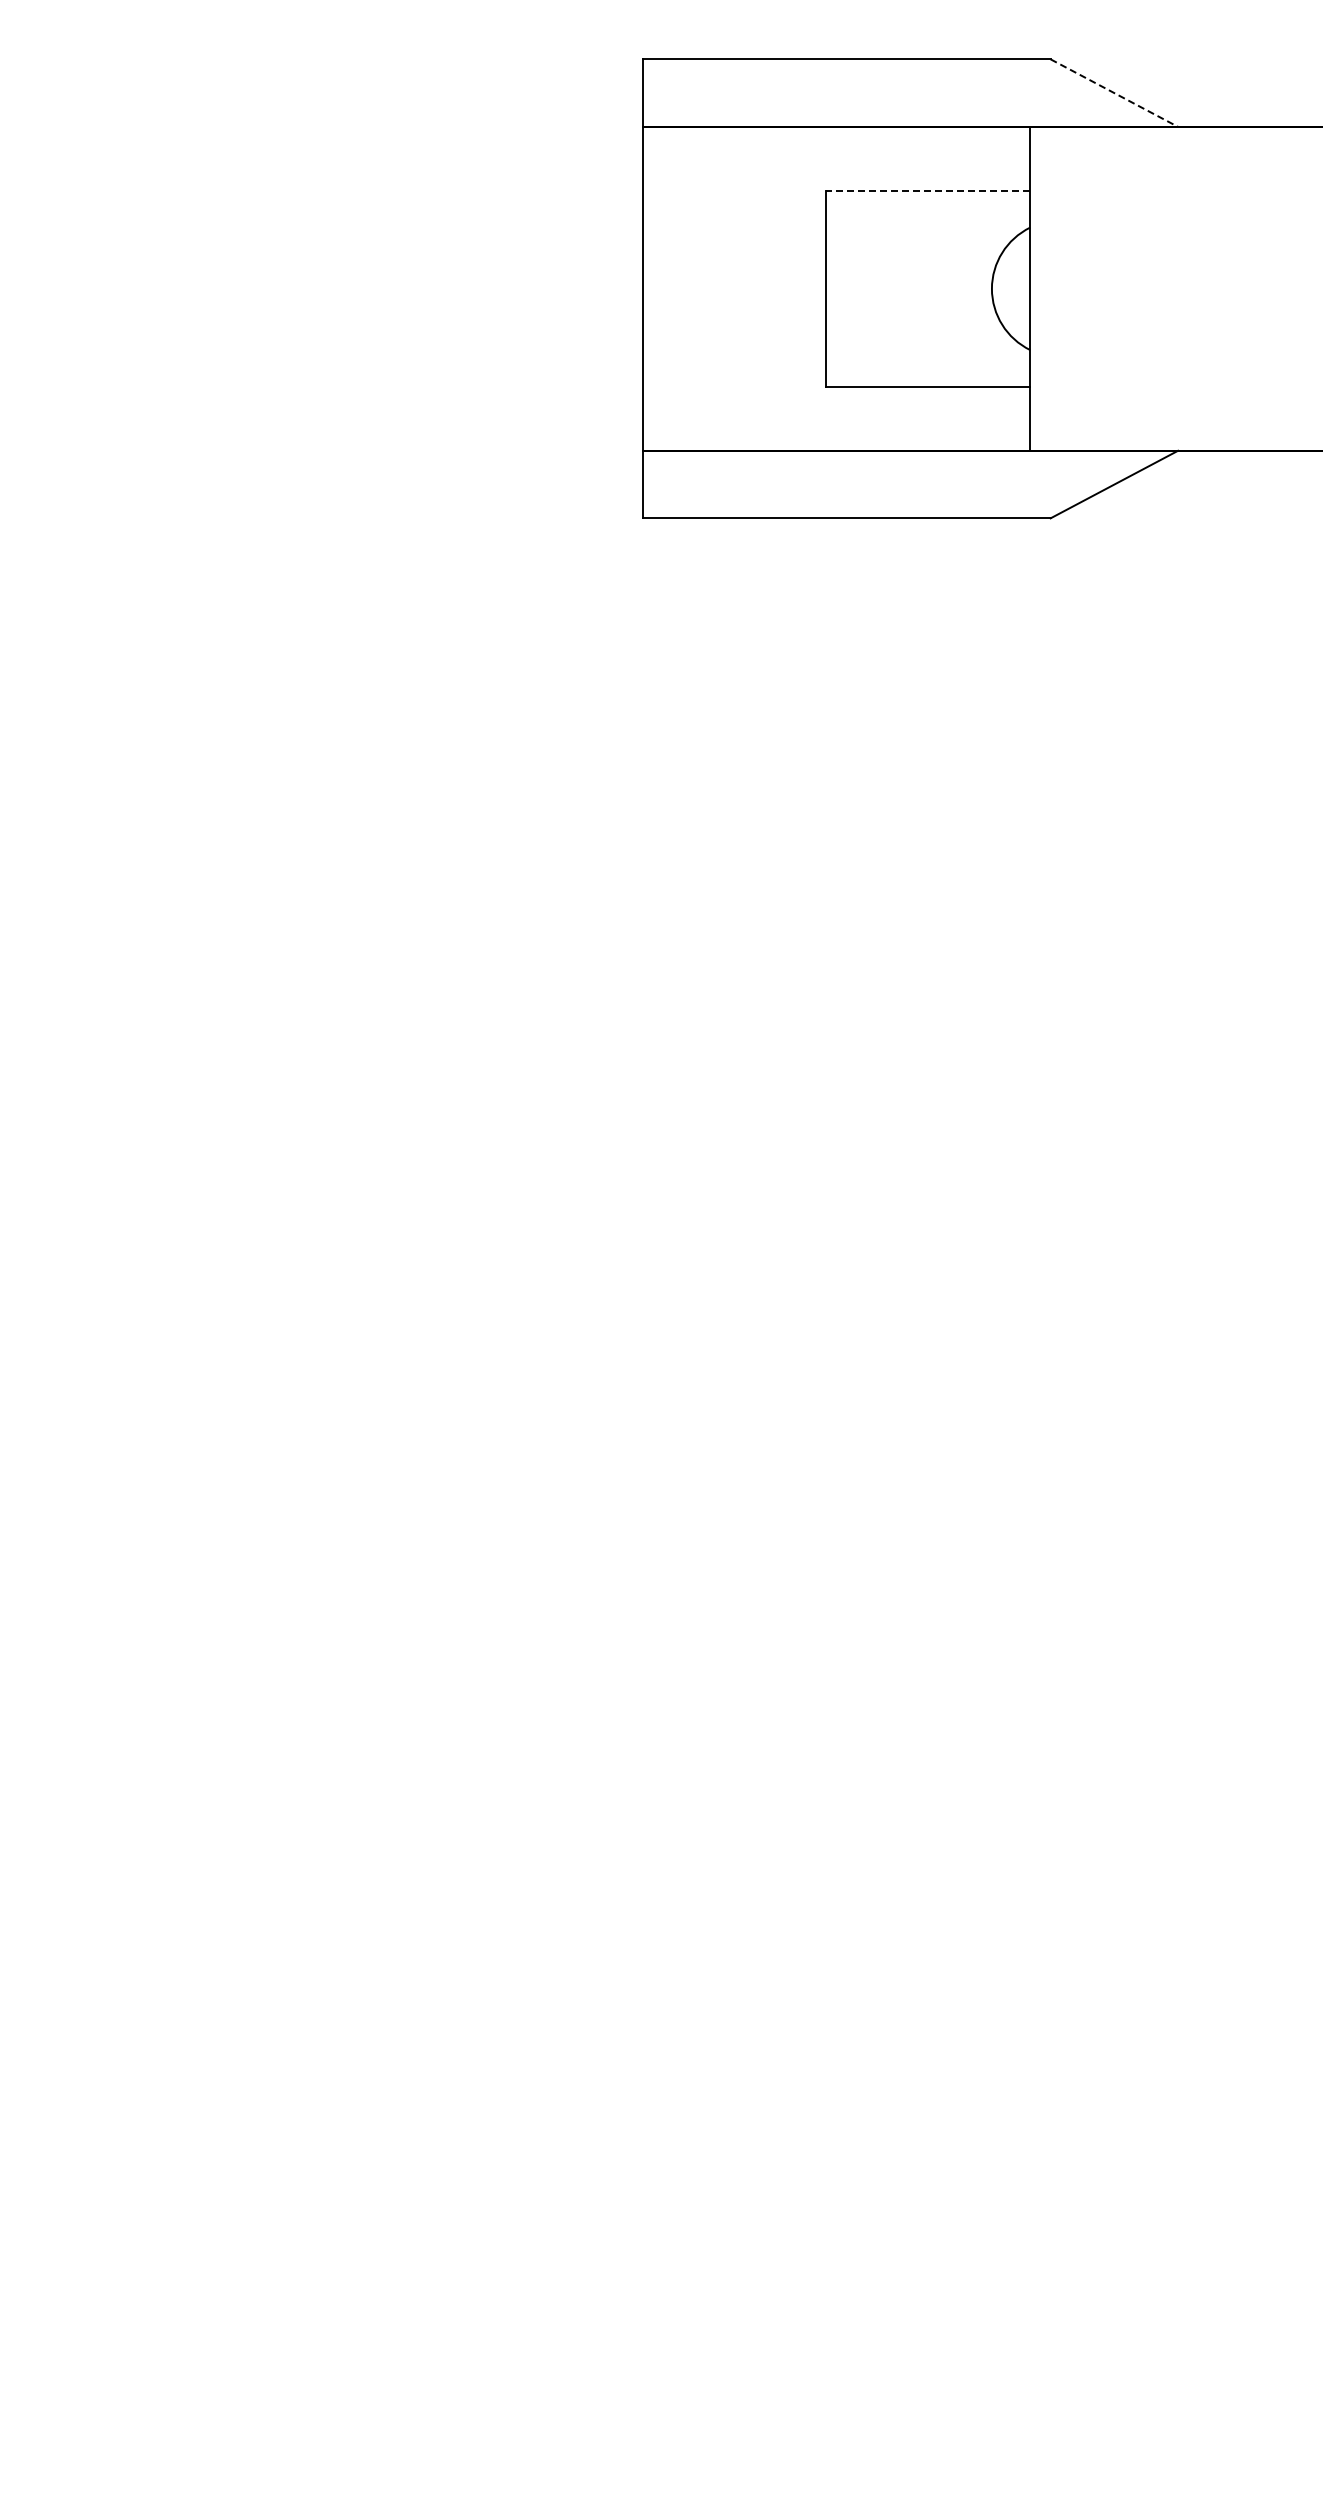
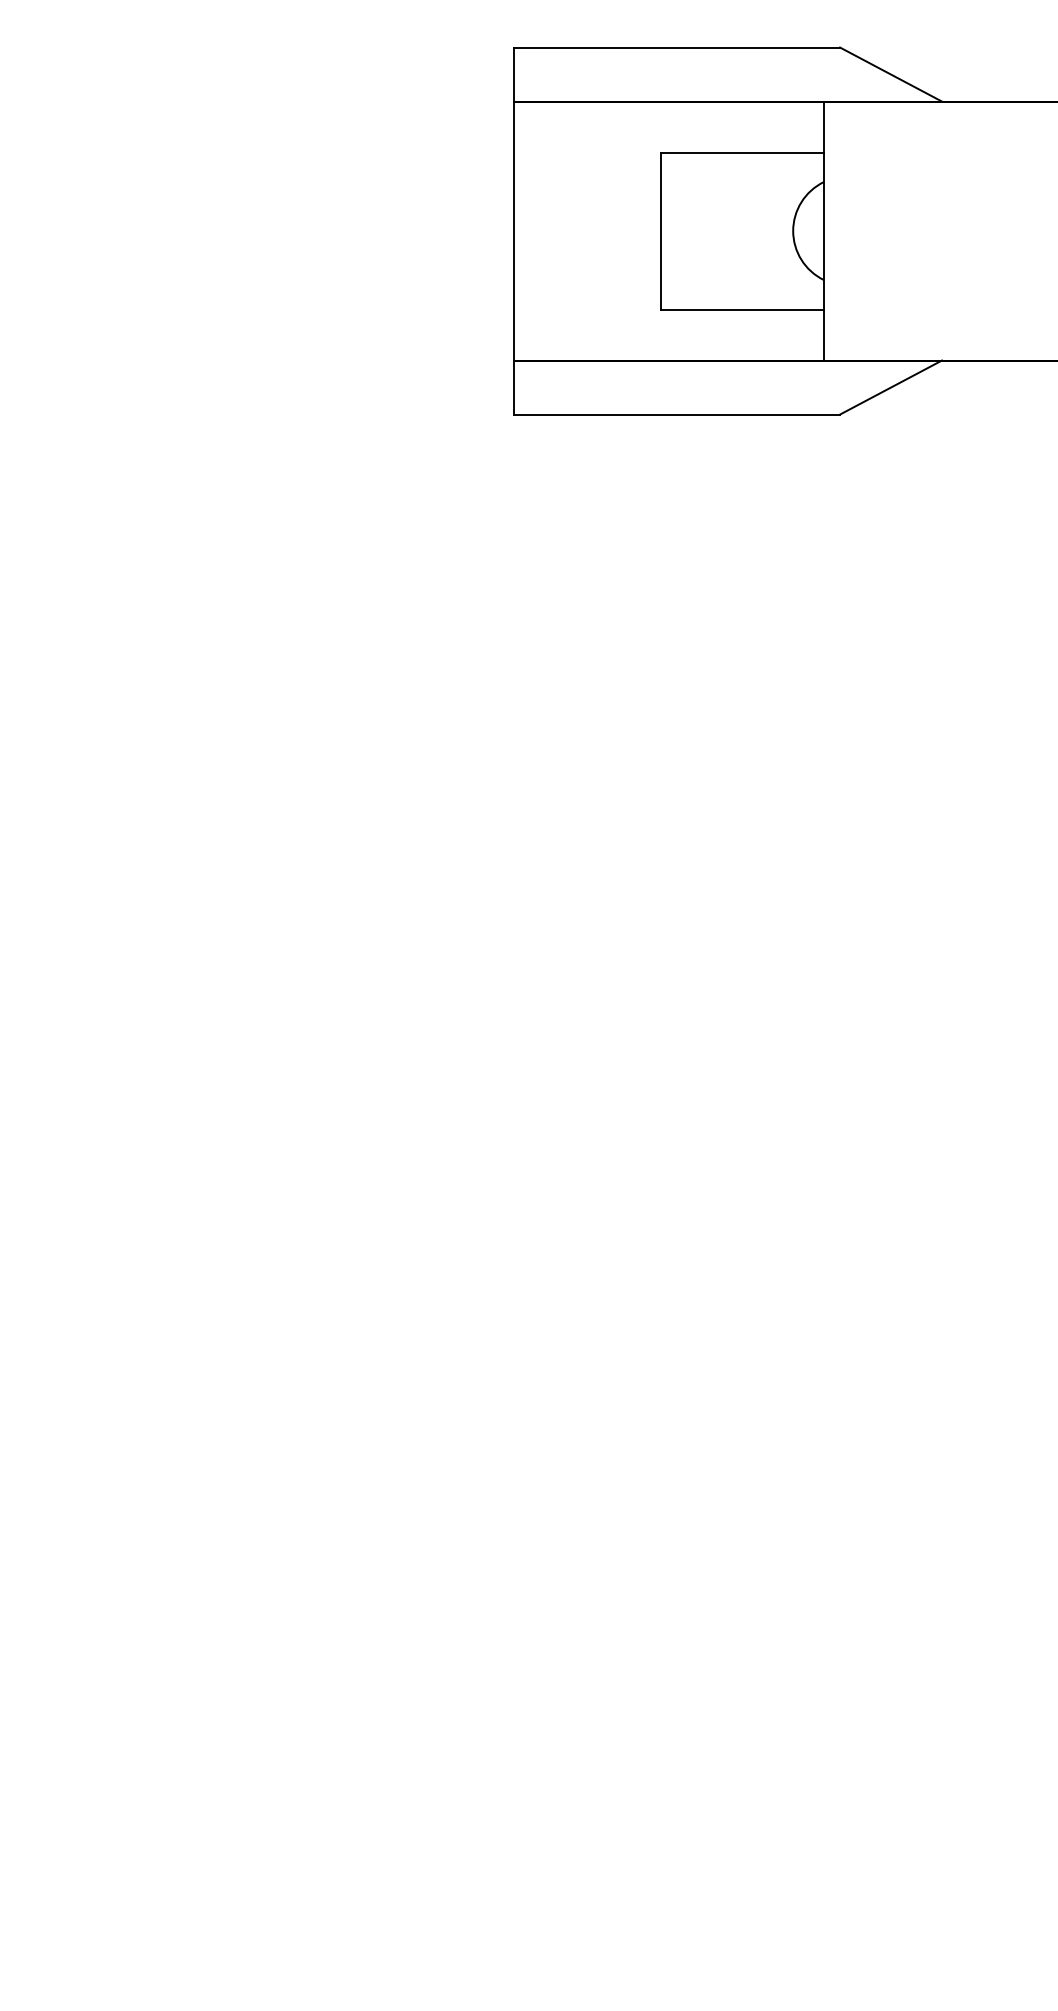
line: (1114, 93) -> (891, 74), dashed -> solid
line: (927, 190) -> (741, 152), dashed -> solid

